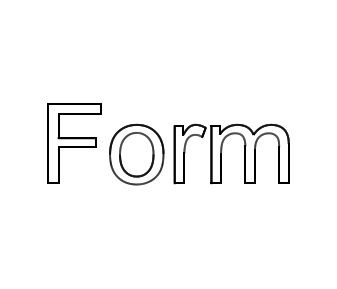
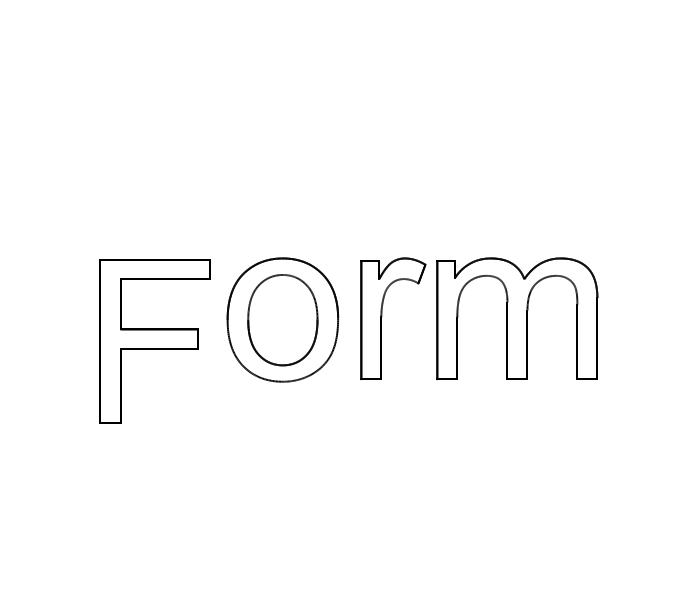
part: (74, 143) -> (154, 340), moved

